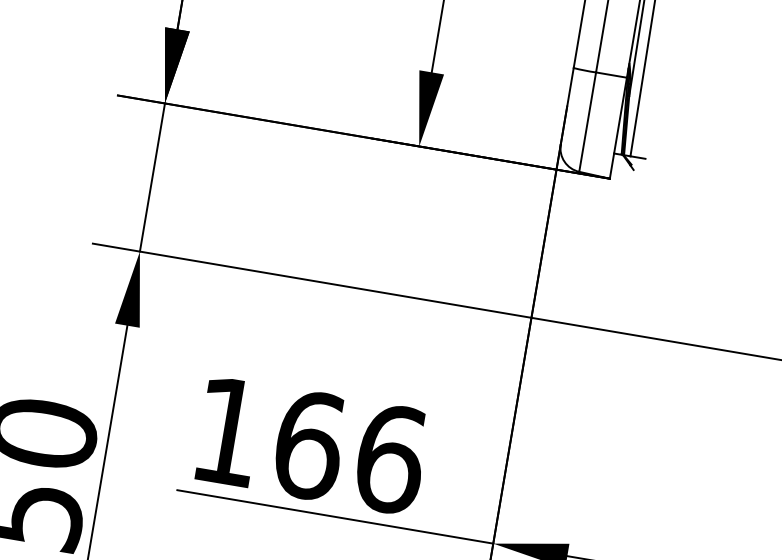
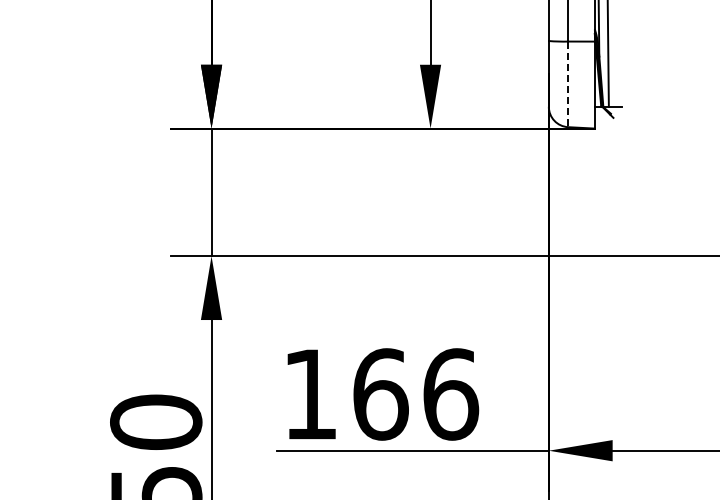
line: (588, 122) -> (568, 84), solid -> dashed

